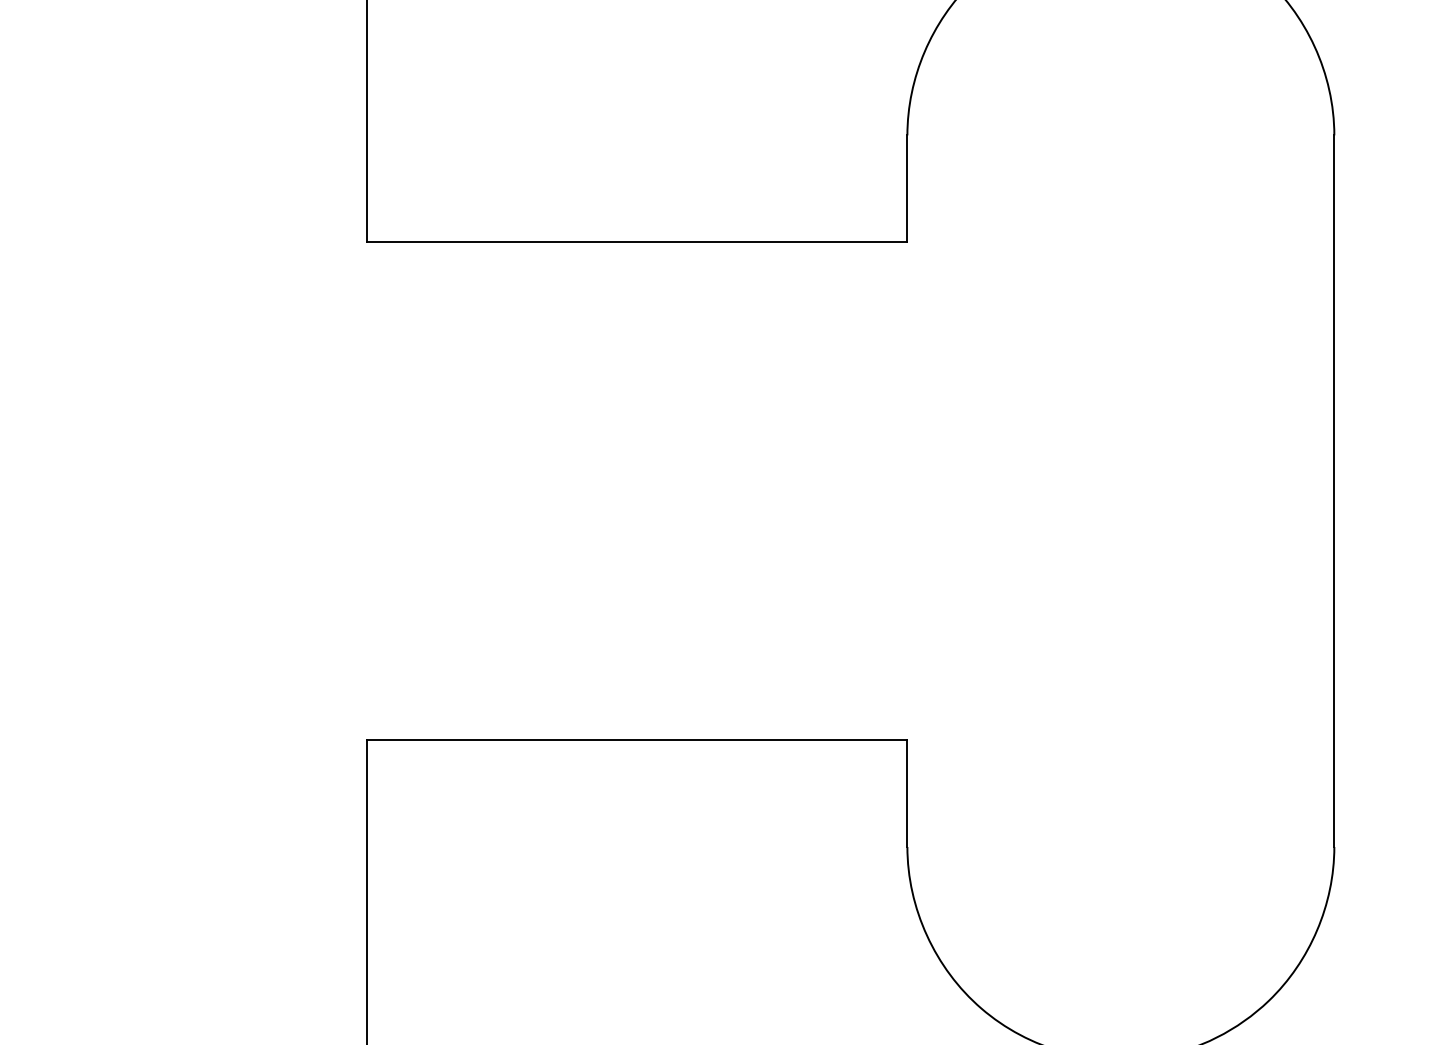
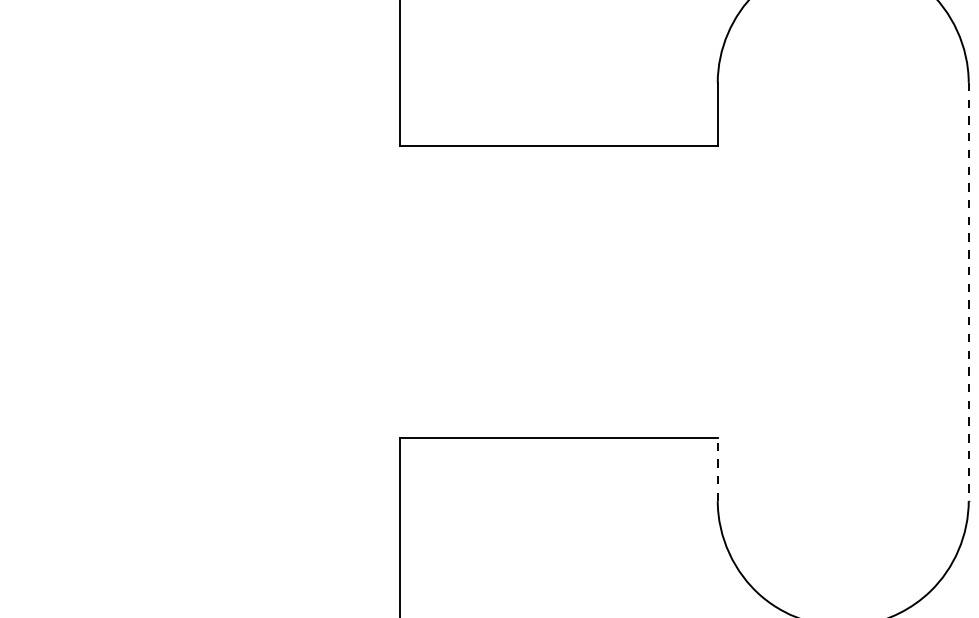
line: (1333, 492) -> (968, 292), solid -> dashed
line: (906, 793) -> (717, 469), solid -> dashed

